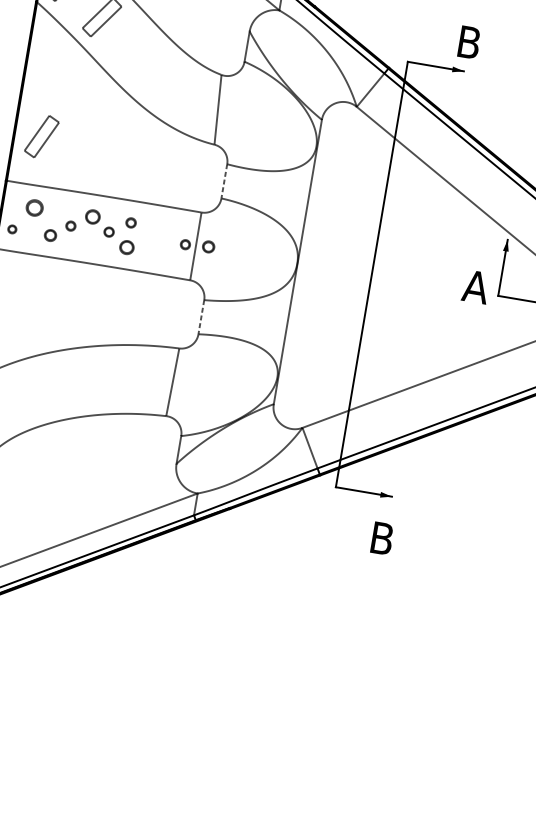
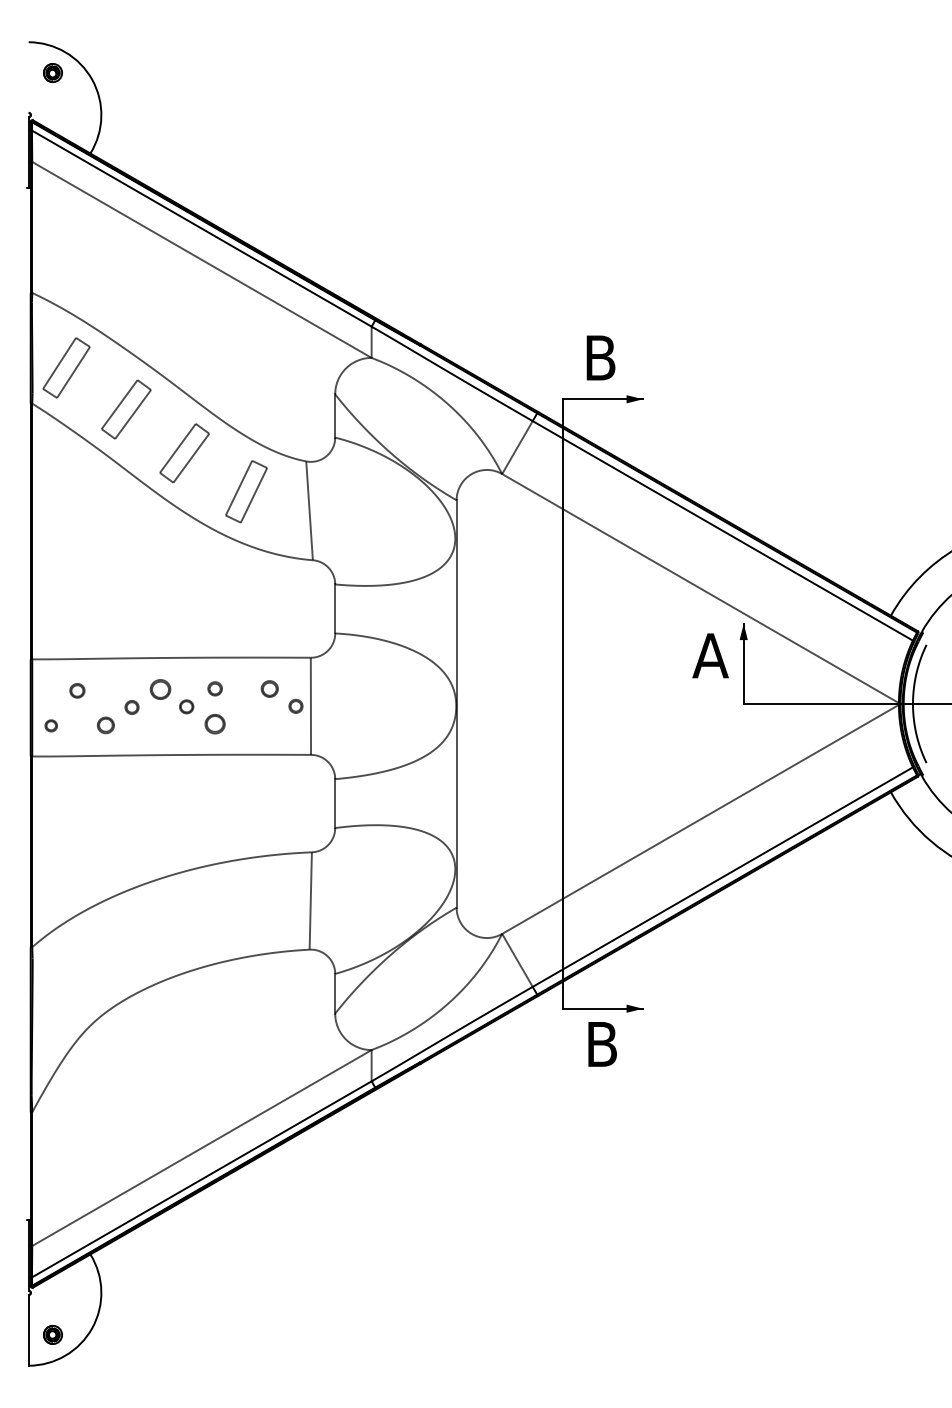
text: (469, 42) -> (600, 357), moved
part: (137, 55) -> (184, 453), added
part: (41, 136) -> (246, 491), moved
line: (224, 181) -> (335, 609), dashed -> solid
part: (34, 207) -> (77, 690), size x0.62
part: (208, 246) -> (269, 688), moved
text: (475, 286) -> (710, 655), moved
line: (201, 317) -> (335, 804), dashed -> solid
text: (382, 538) -> (602, 1044), moved

